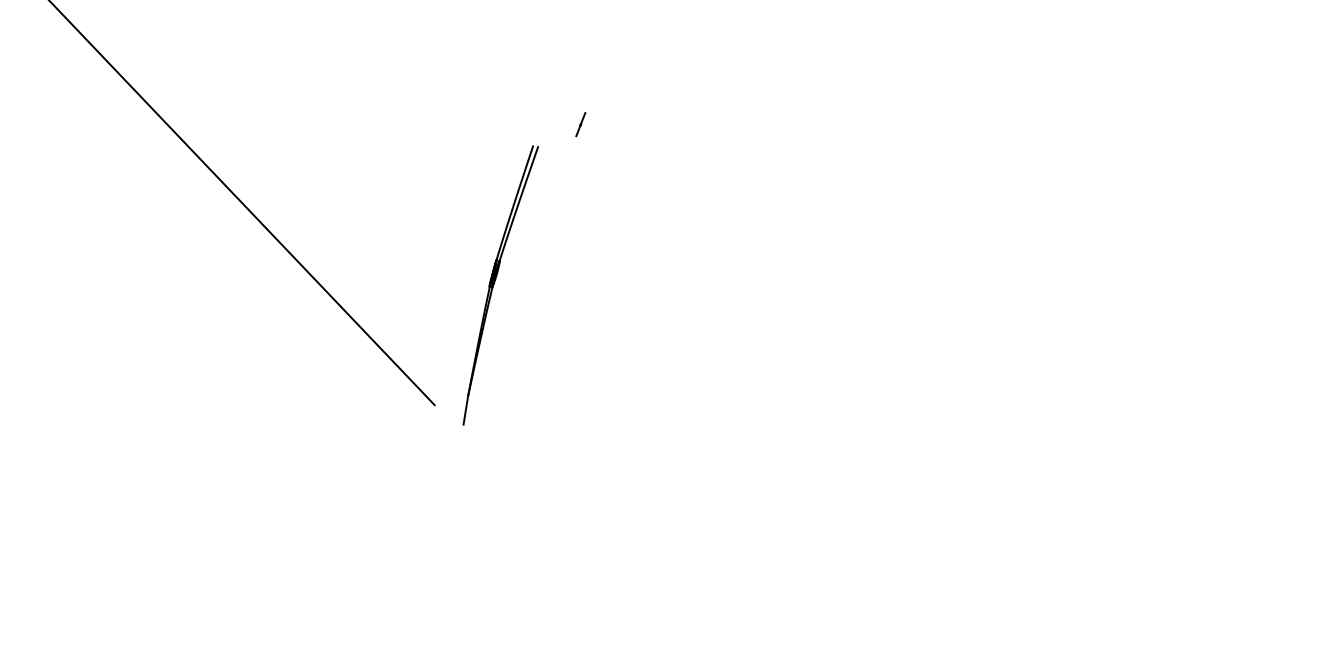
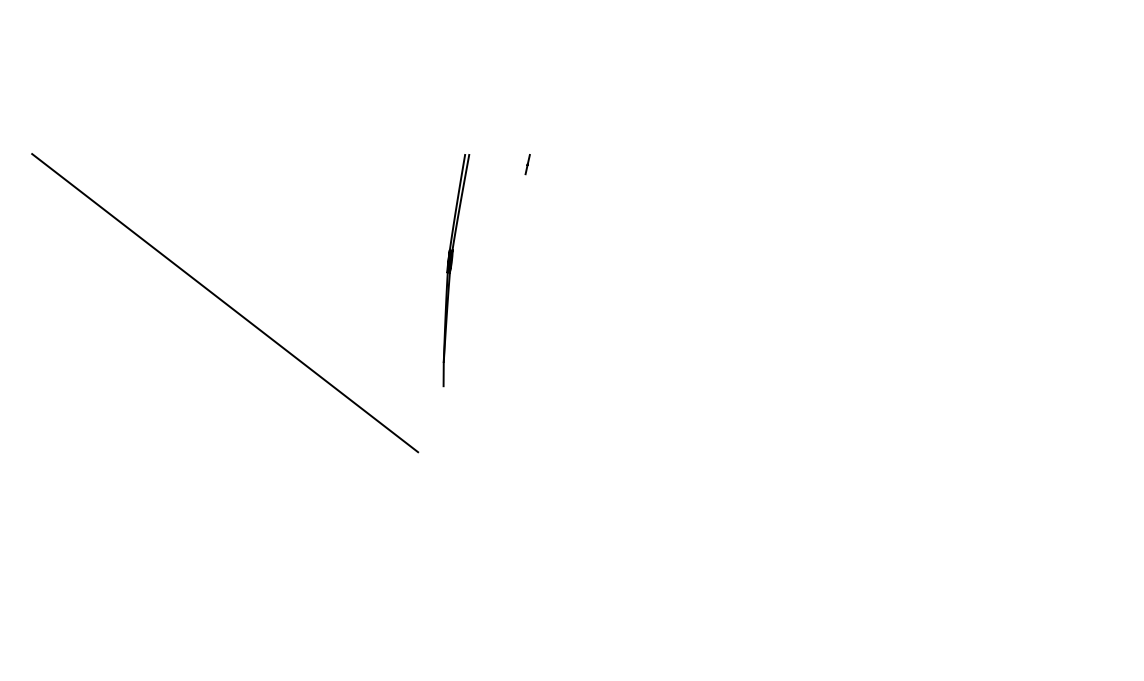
line: (580, 124) -> (527, 164), moved
part: (500, 285) -> (456, 270), moved

